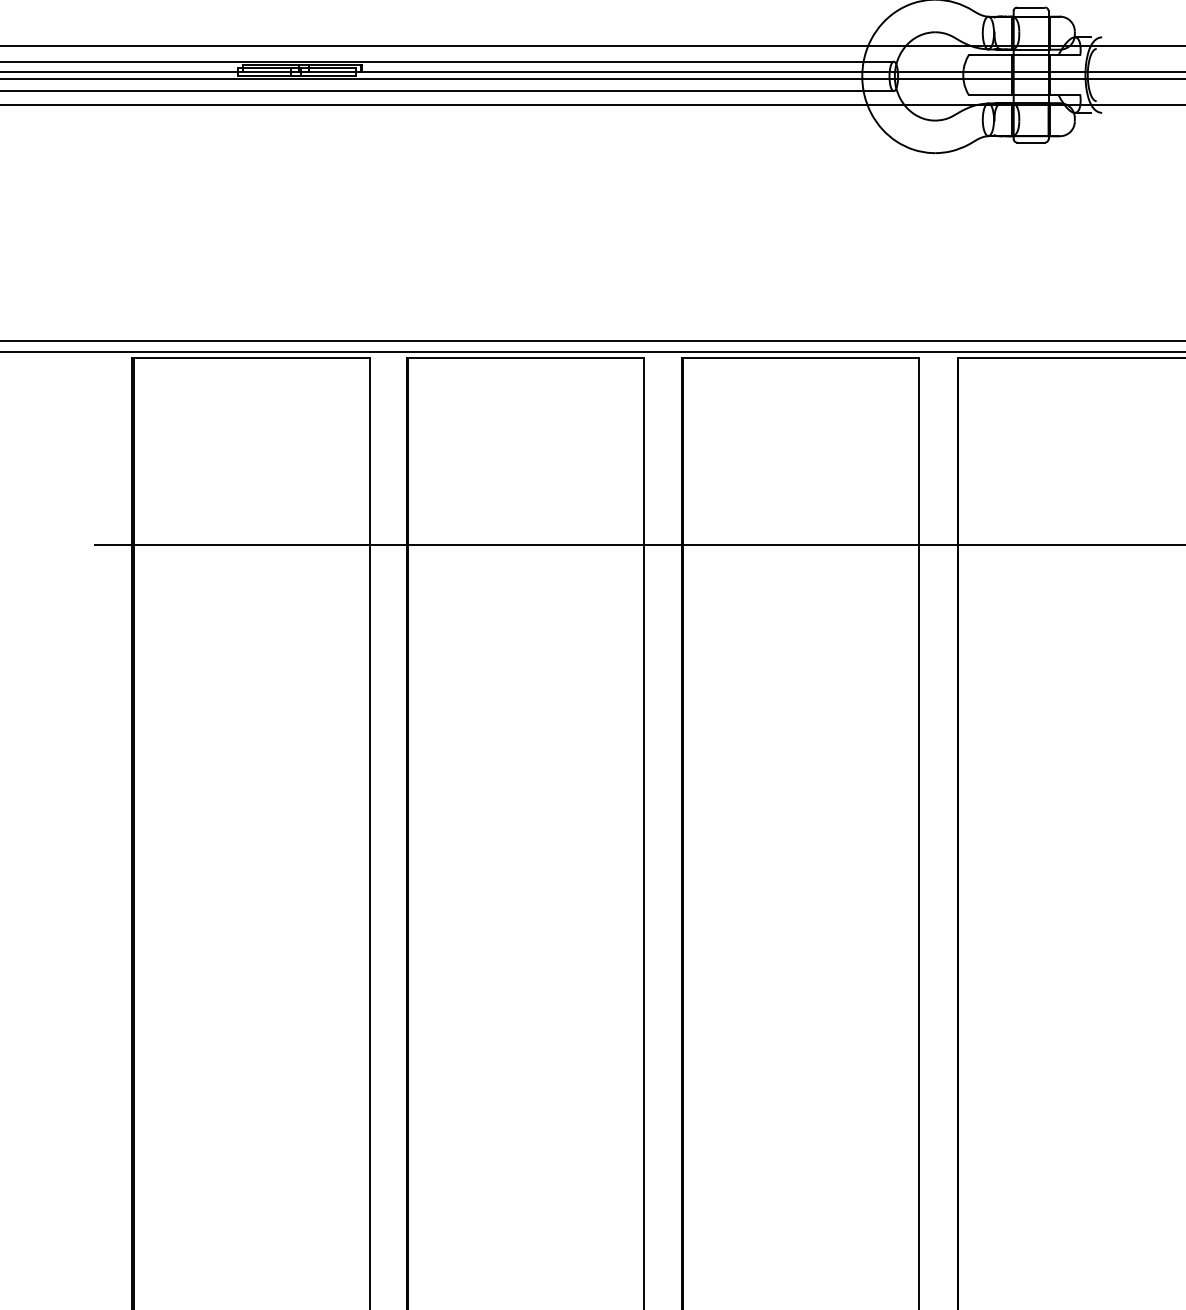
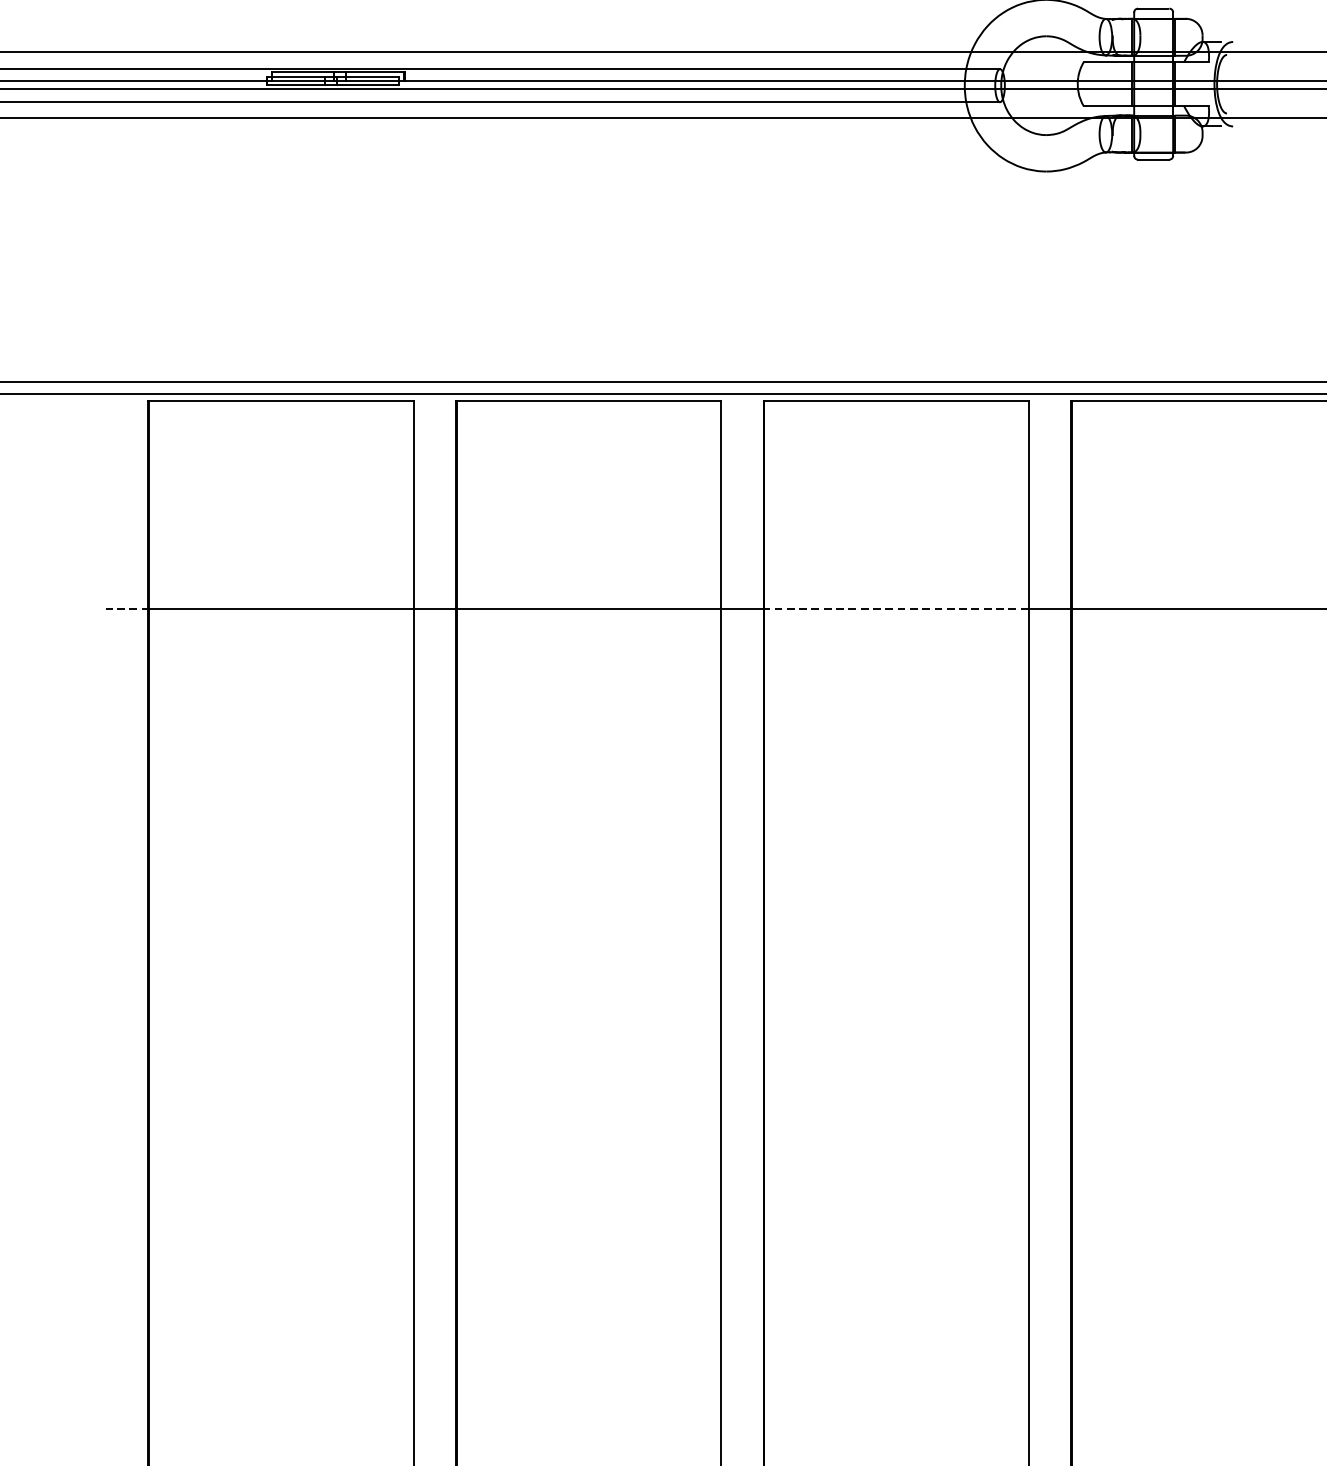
line: (113, 544) -> (127, 609), solid -> dashed
line: (800, 544) -> (895, 609), solid -> dashed

